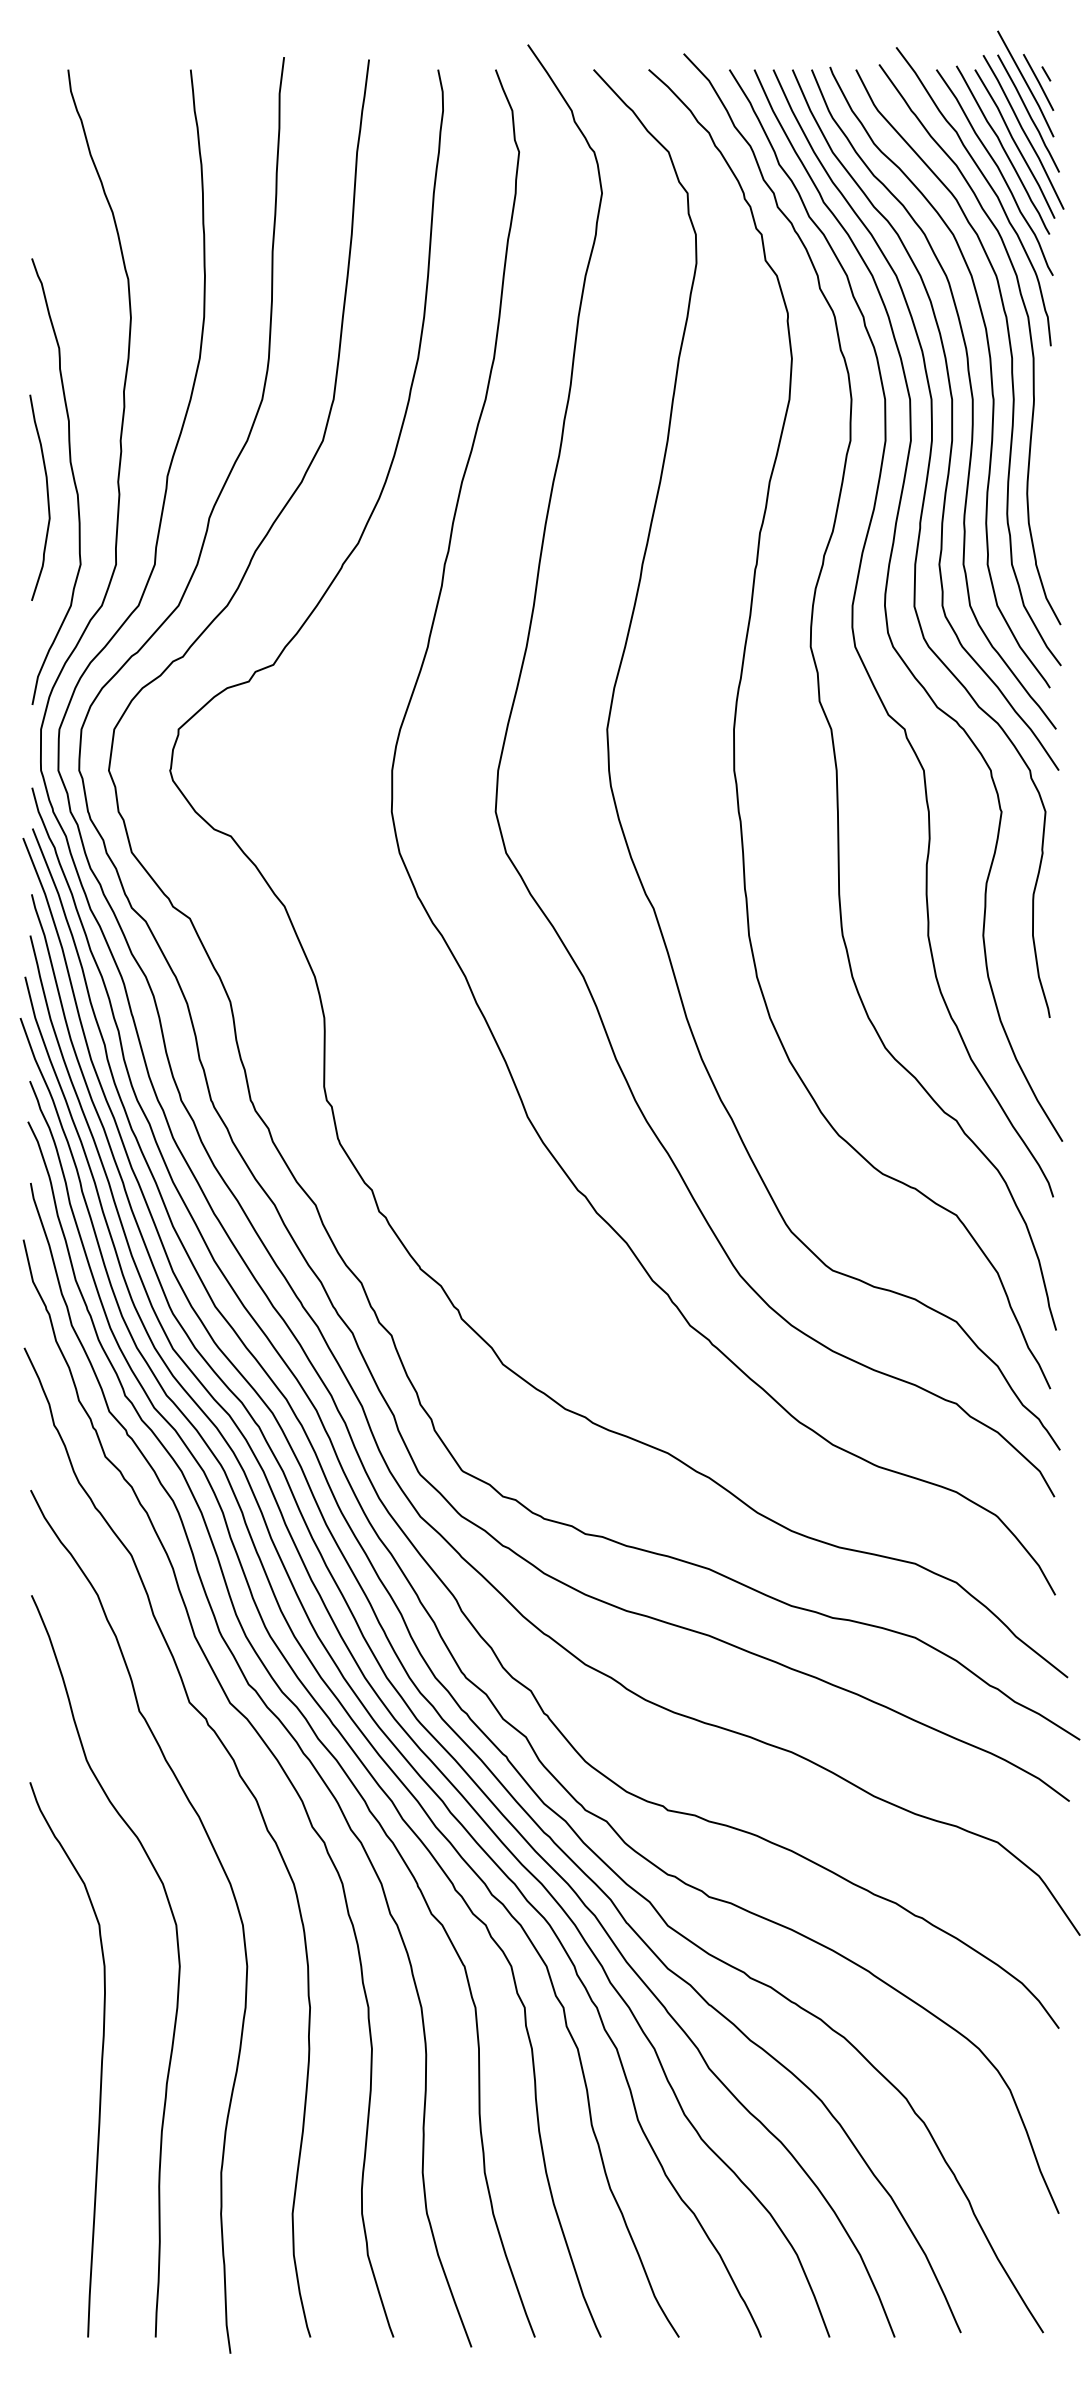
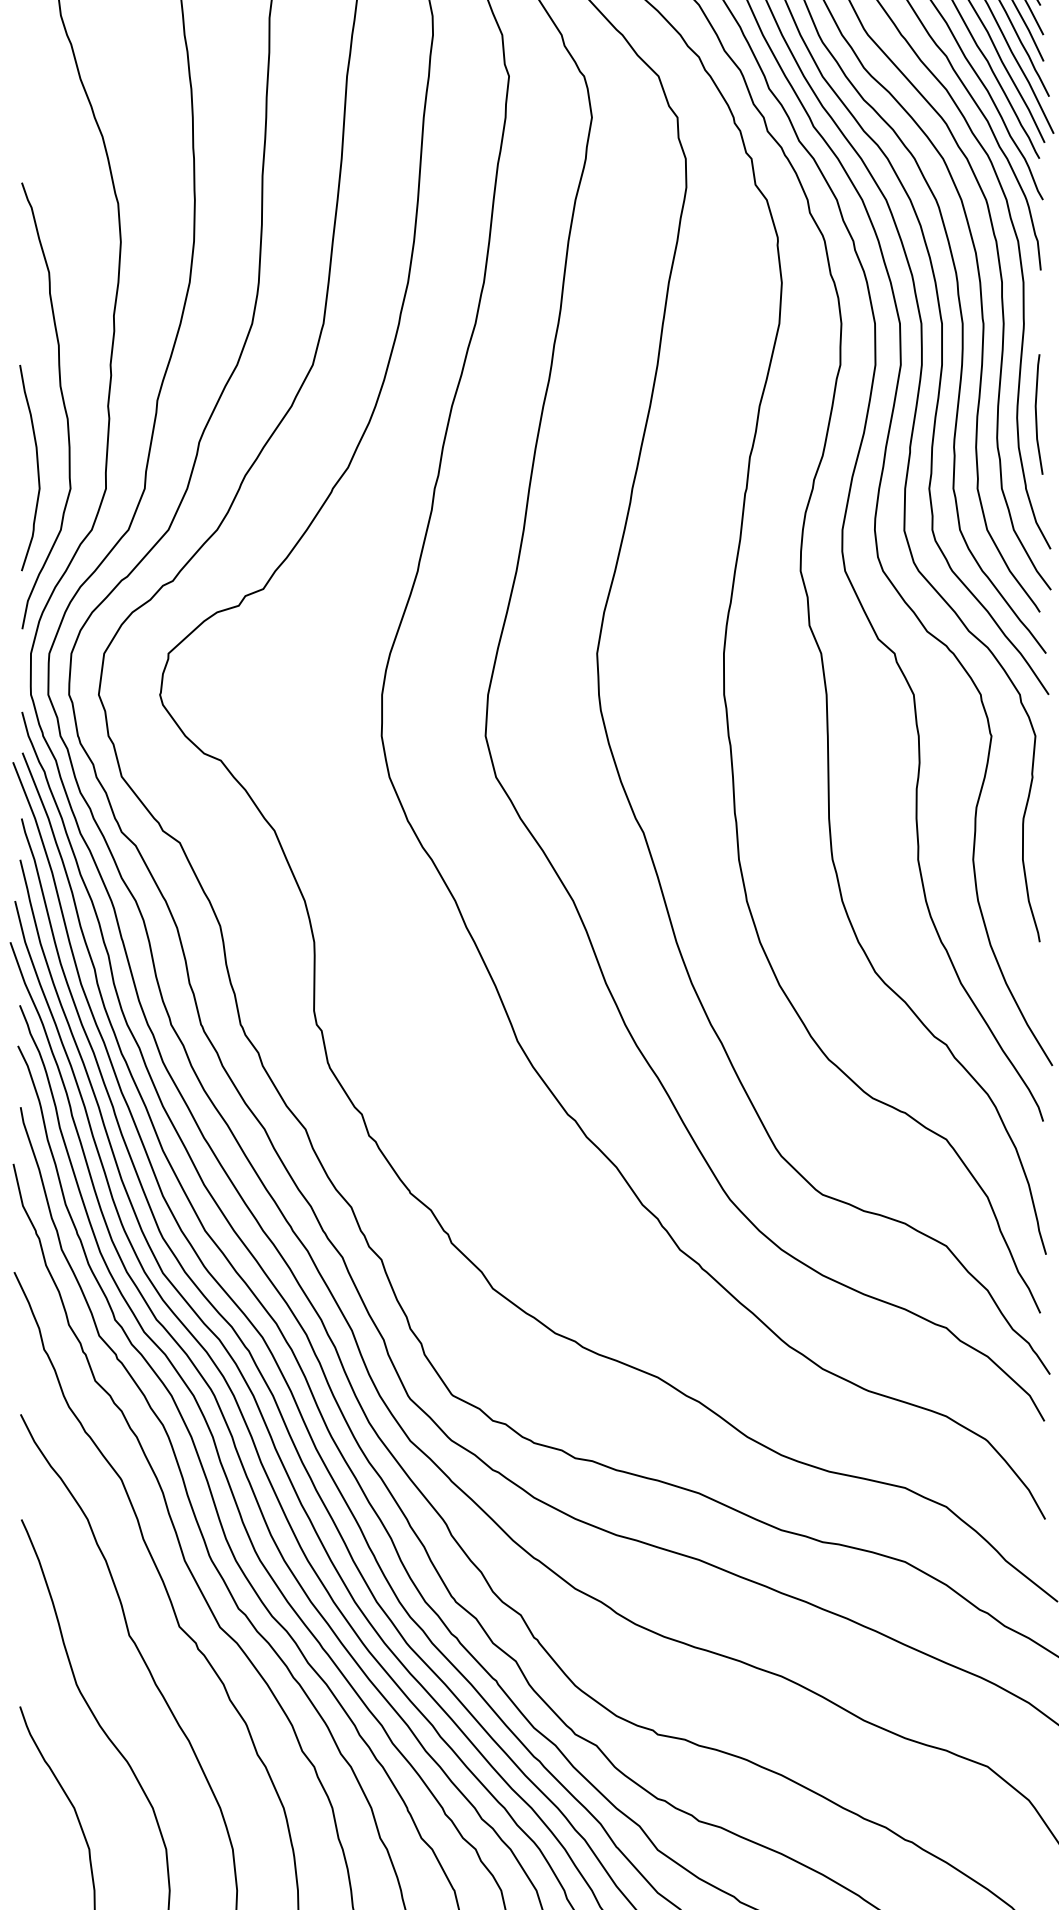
line: (1047, 491) -> (1037, 415), added
curve: (47, 497) -> (37, 467), moved

